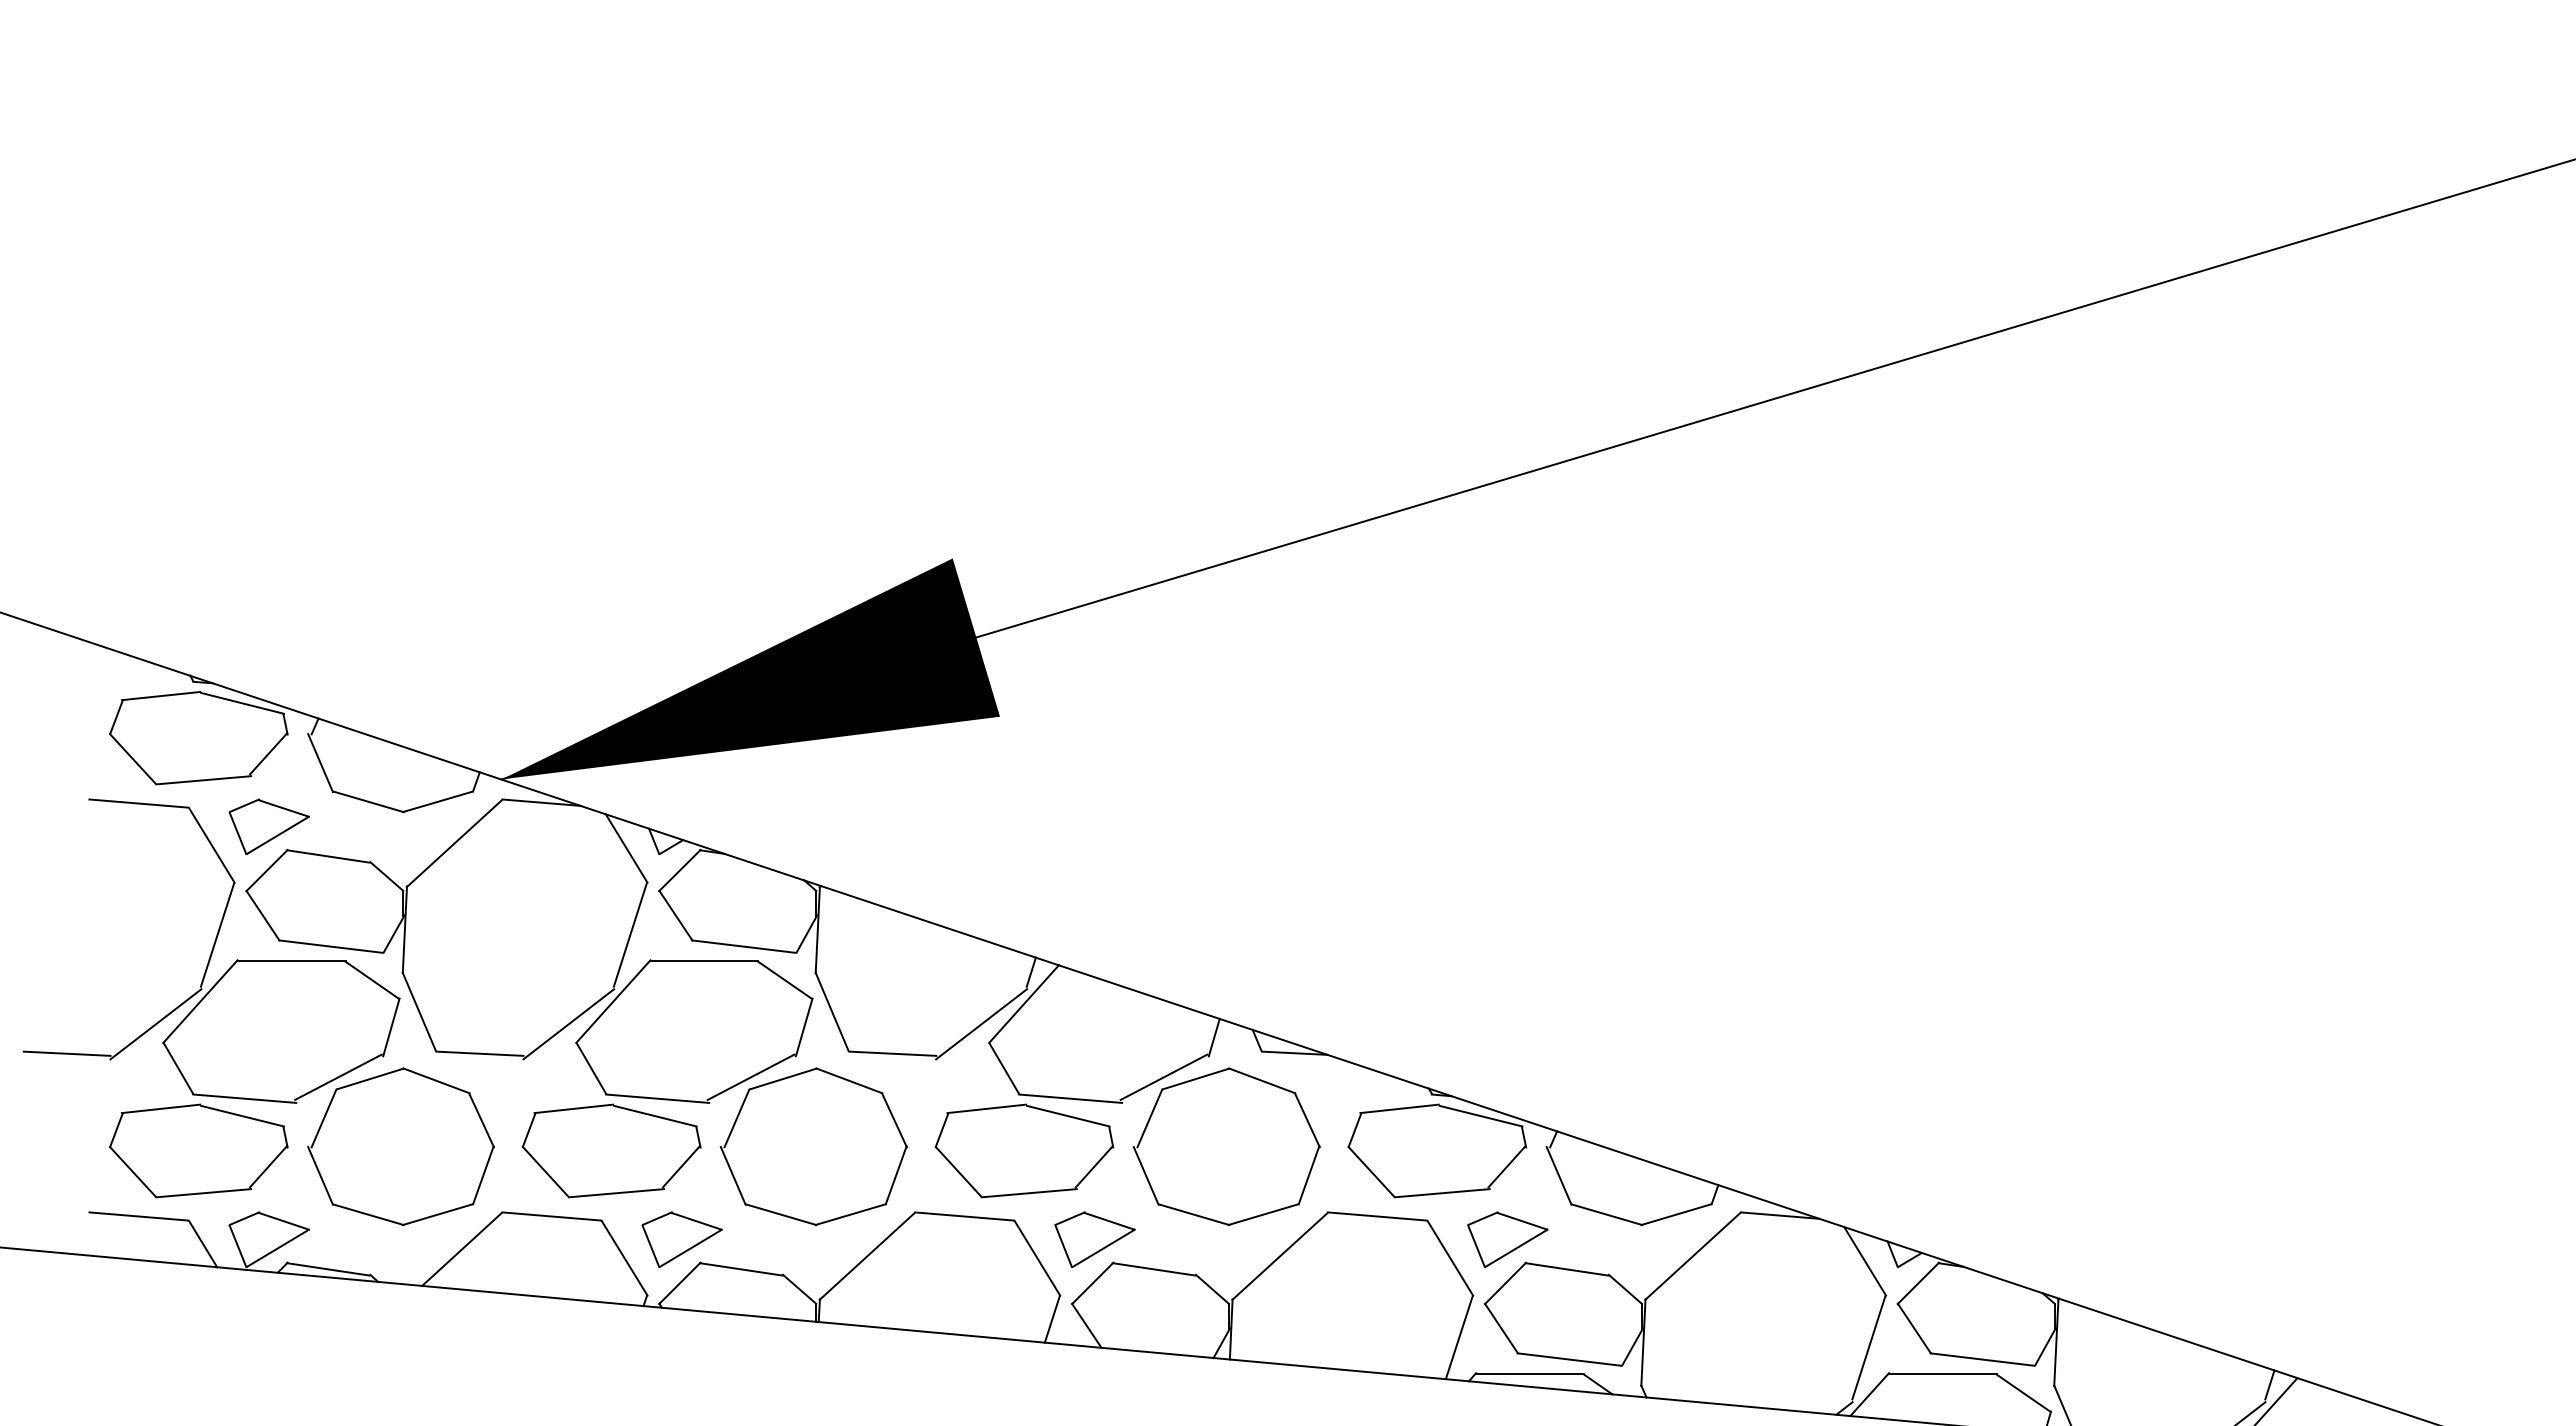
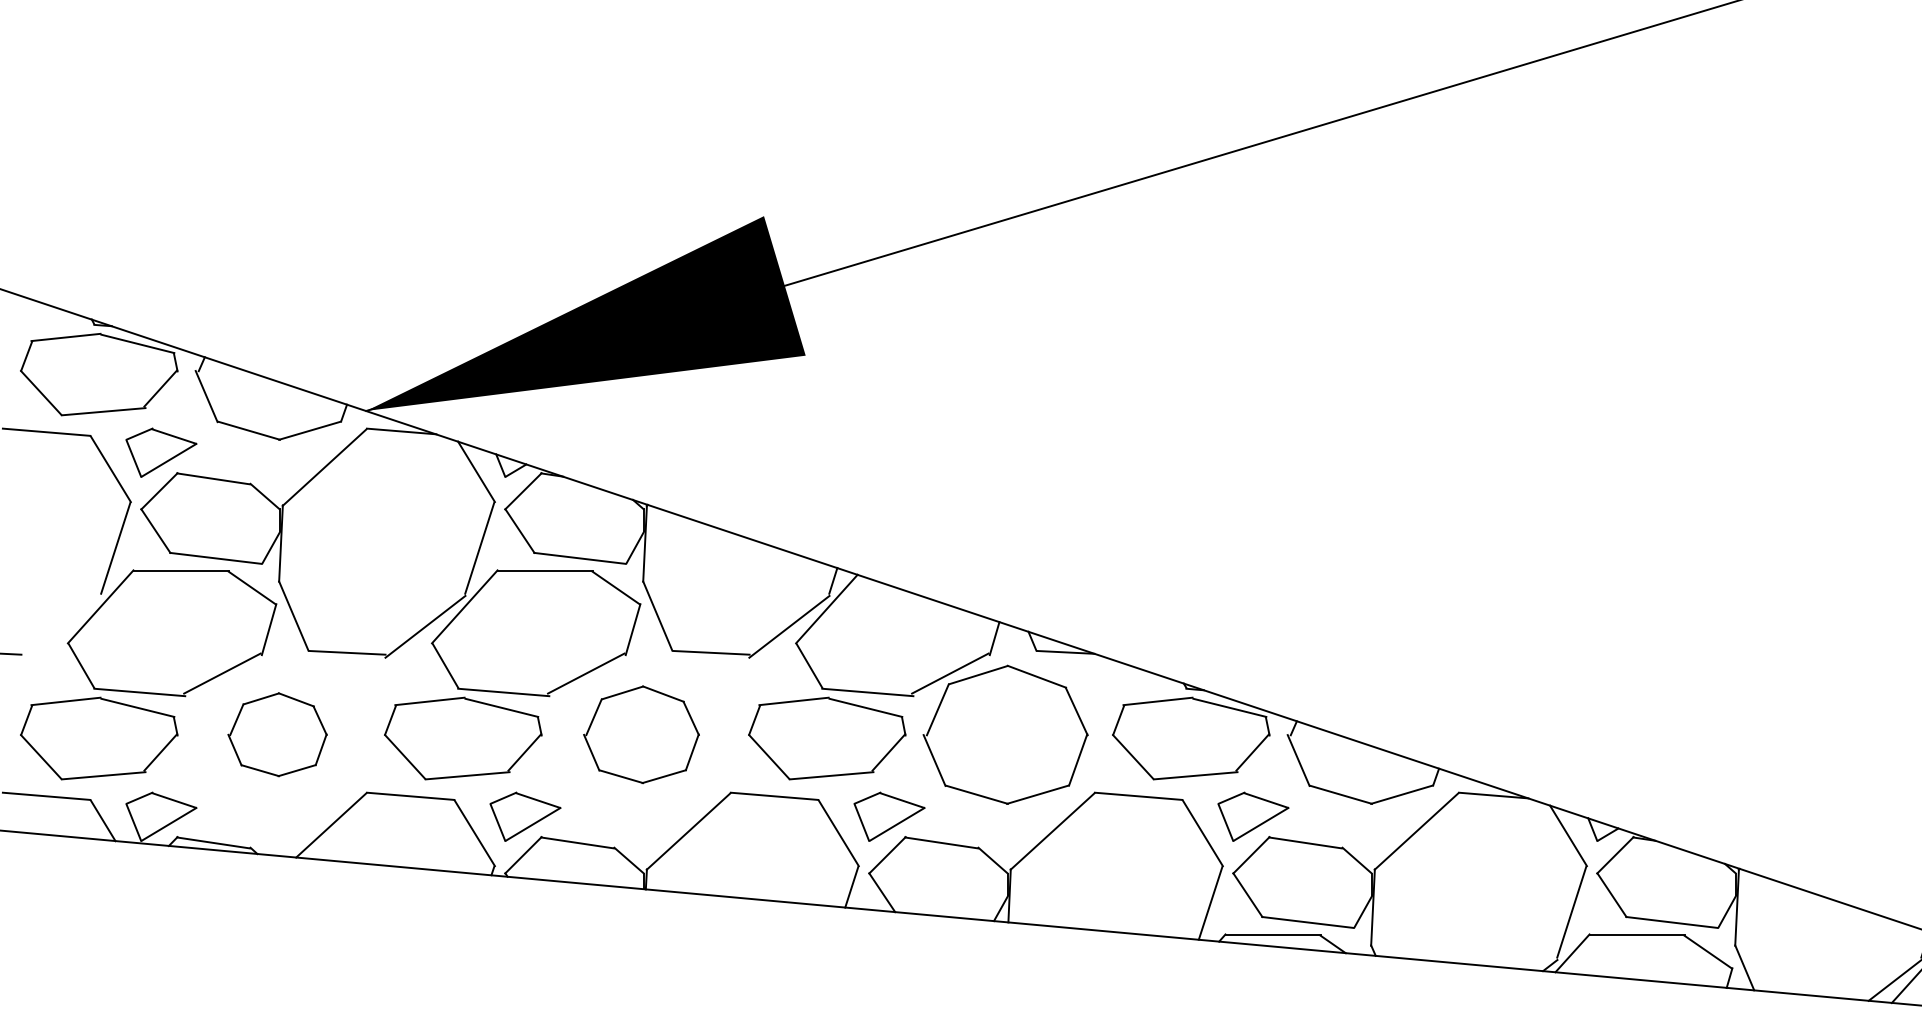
line: (155, 1024) -> (61, 627), removed
part: (400, 1146) -> (277, 734), size x0.6
part: (813, 1146) -> (641, 734), size x0.7

